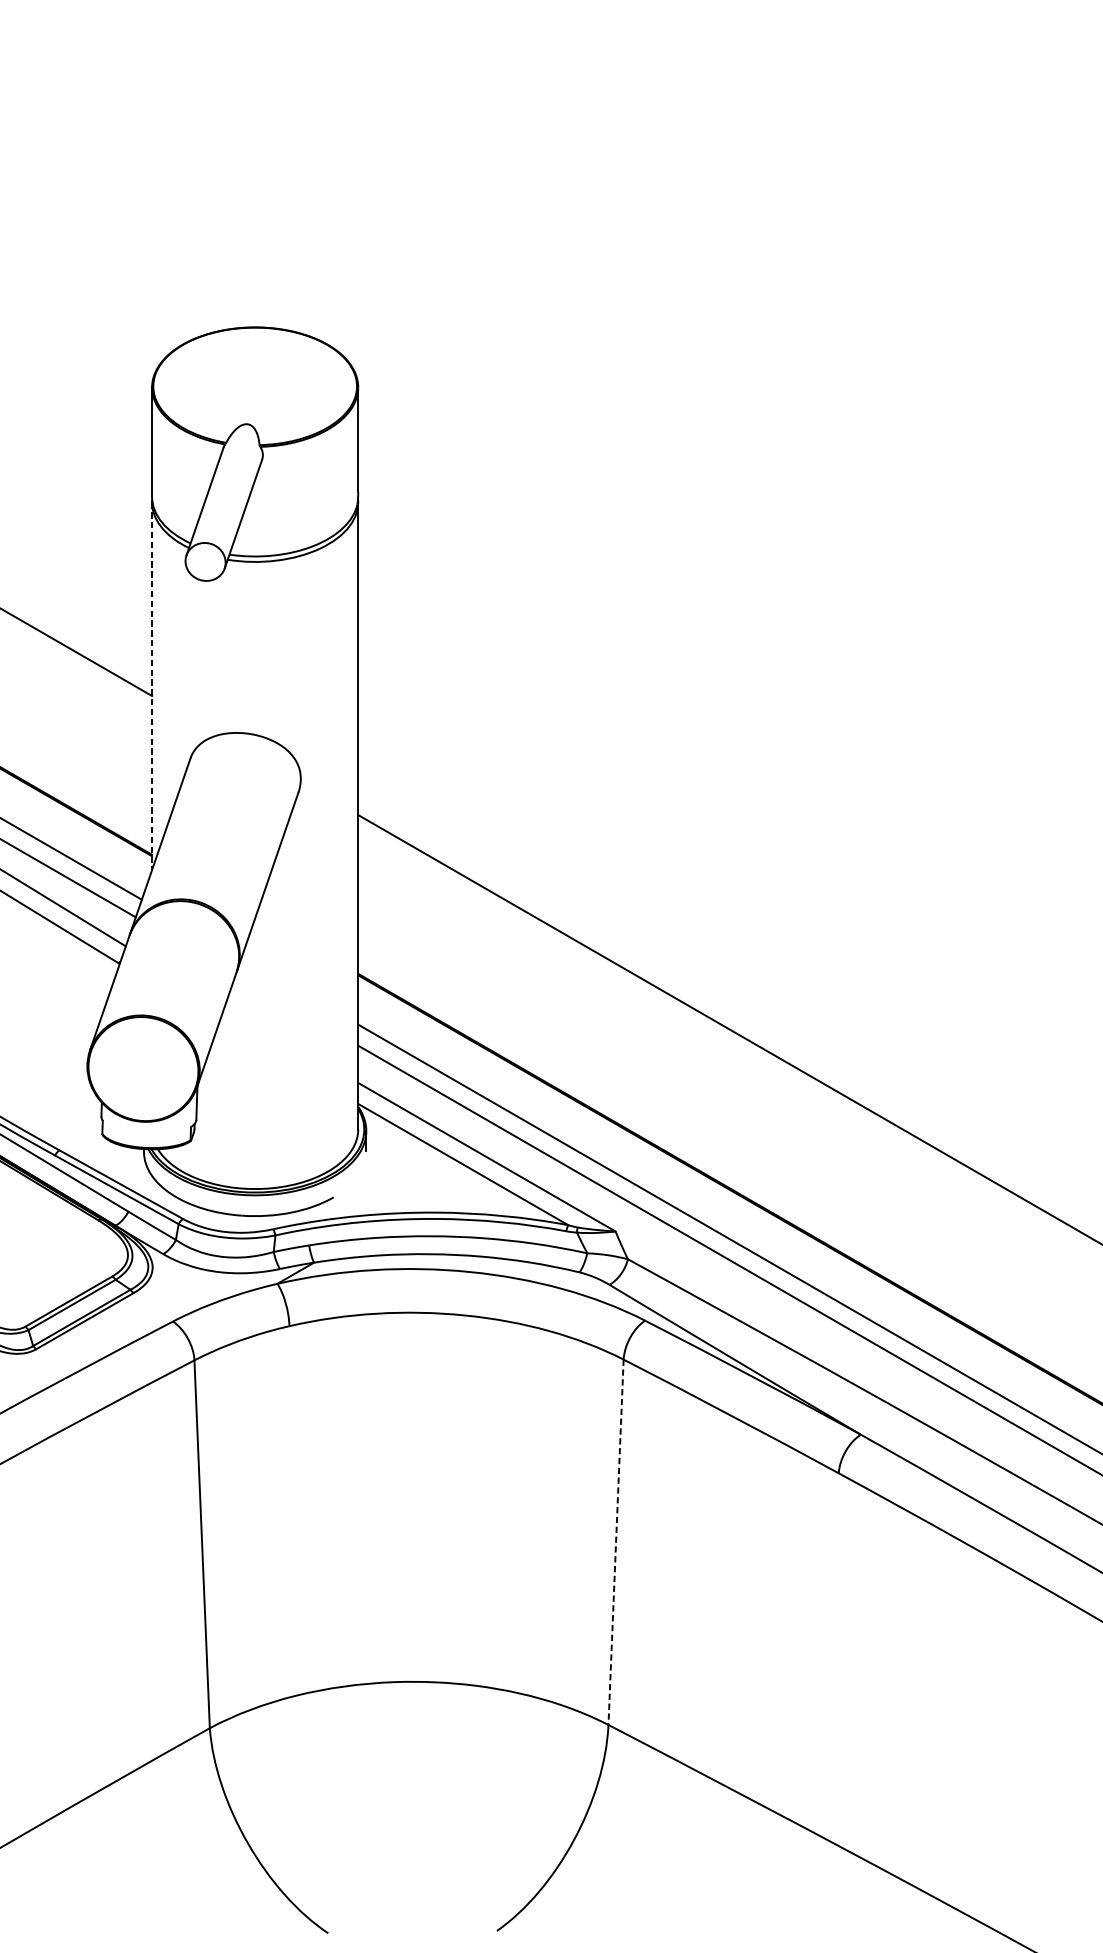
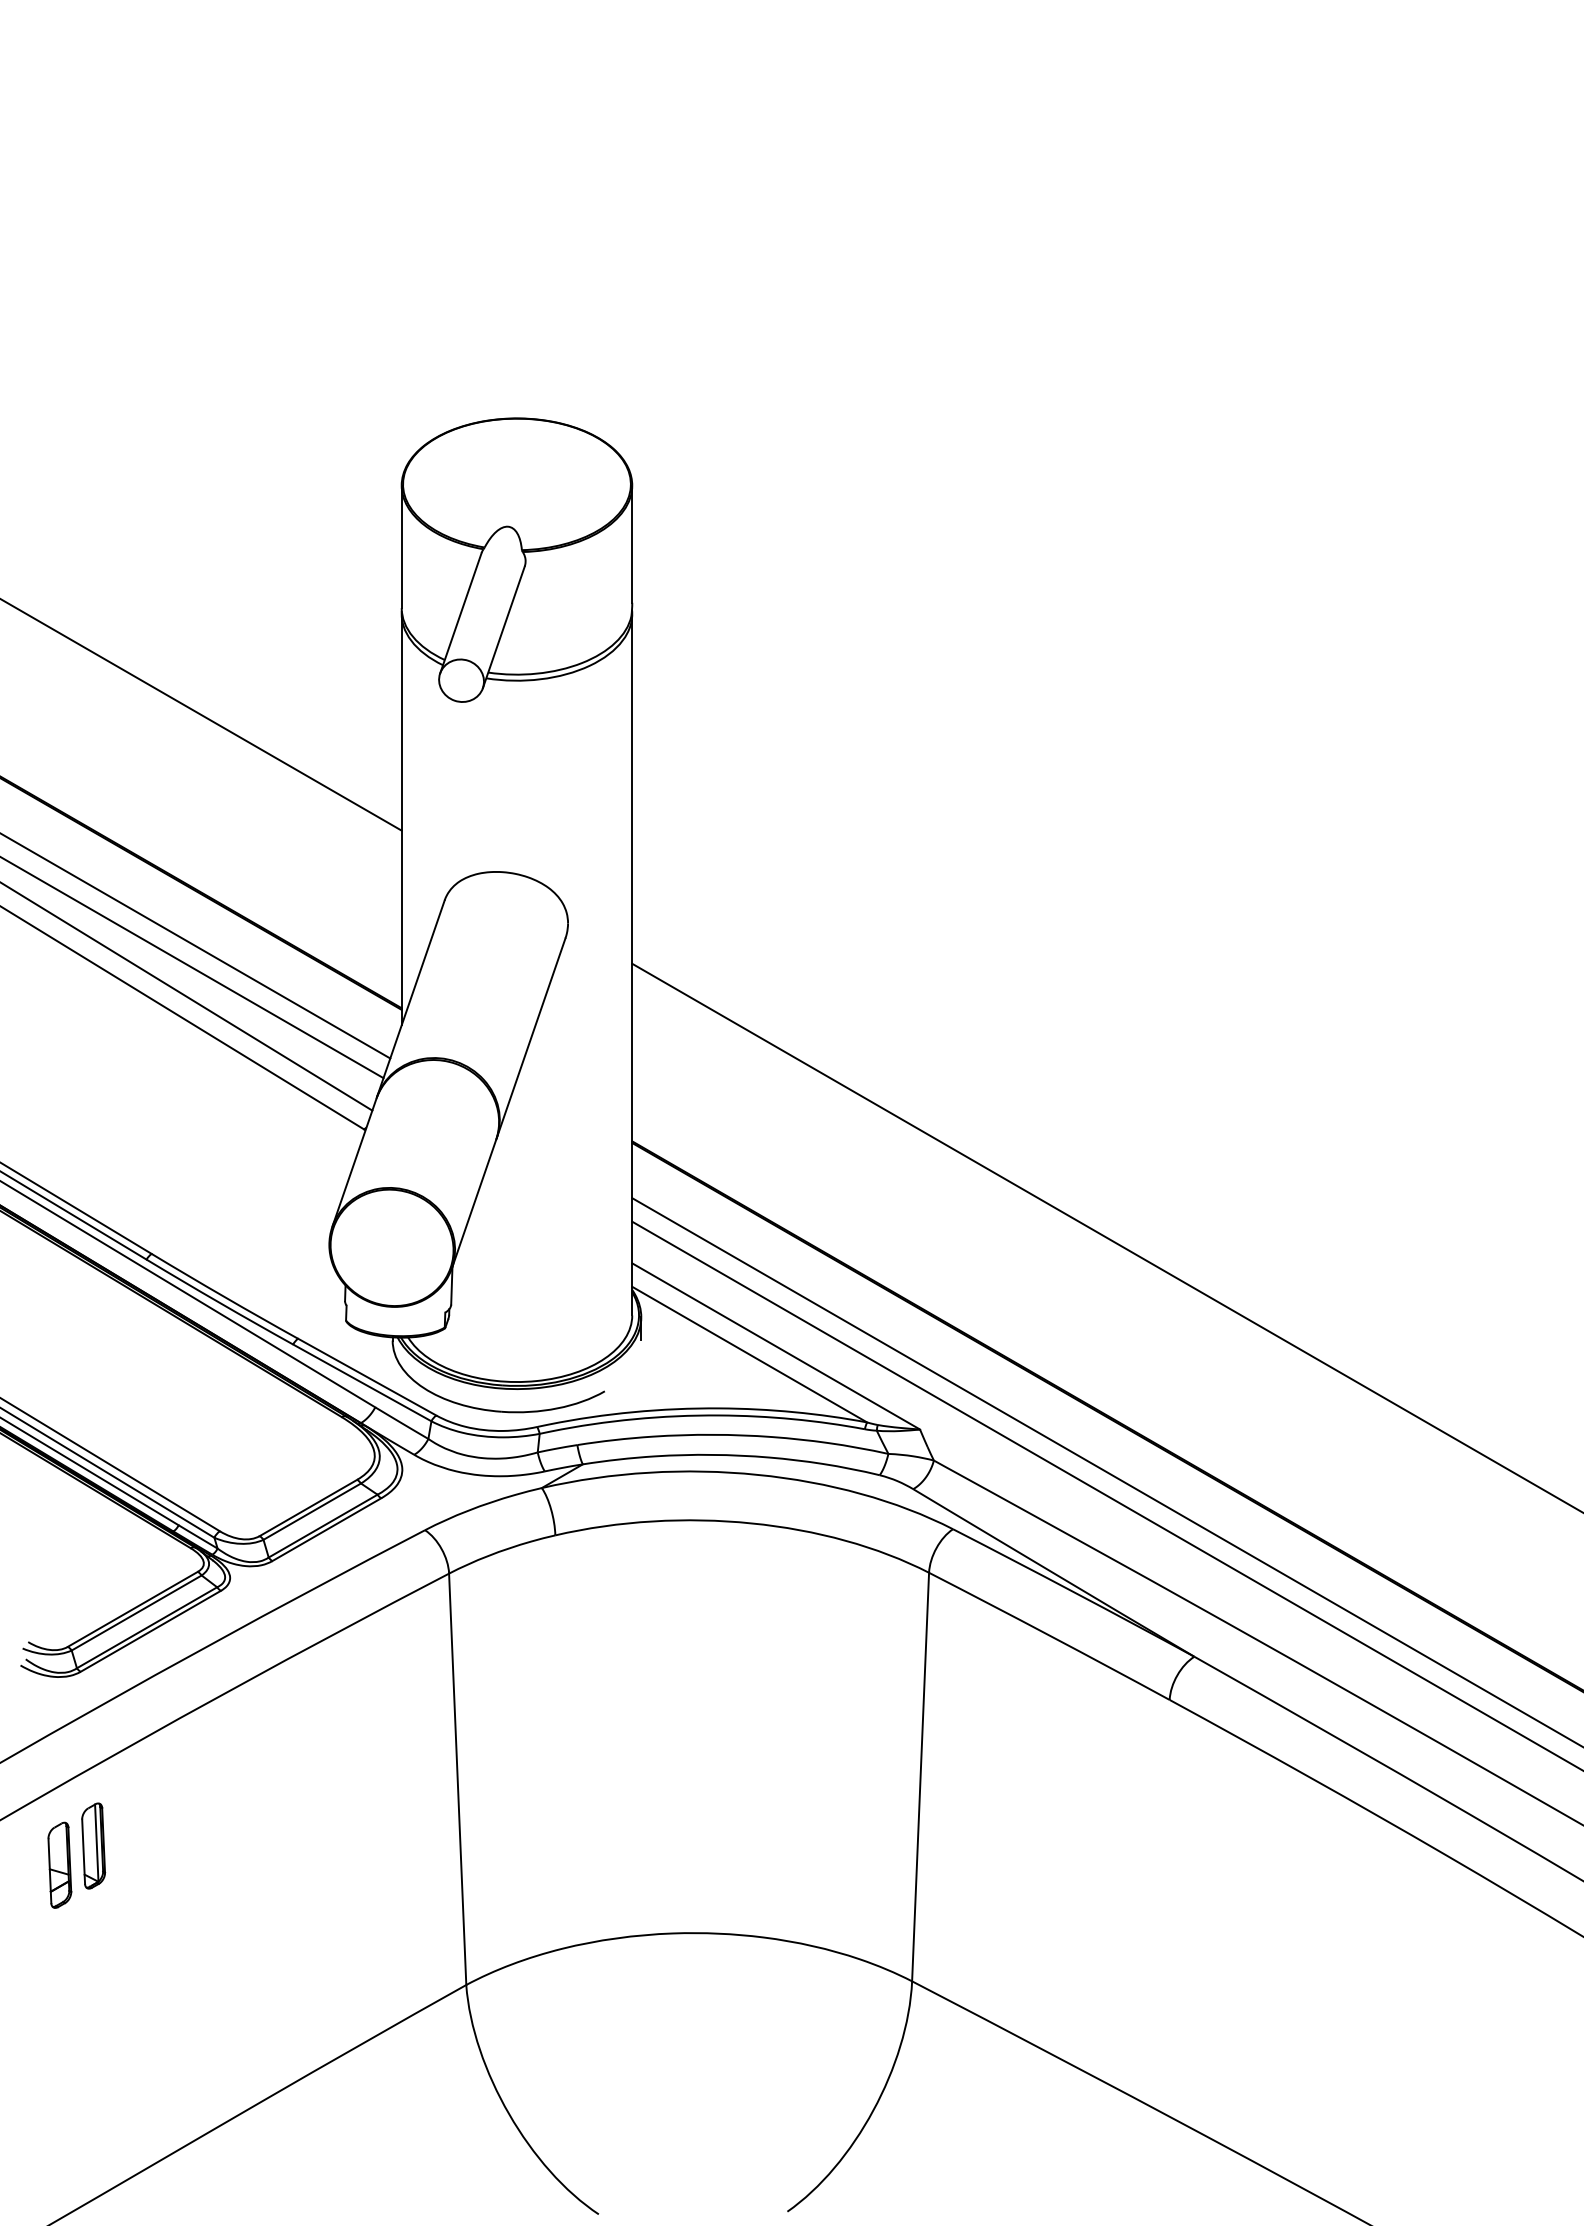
line: (151, 686) -> (401, 819), dashed -> solid
line: (615, 1542) -> (920, 1777), dashed -> solid

